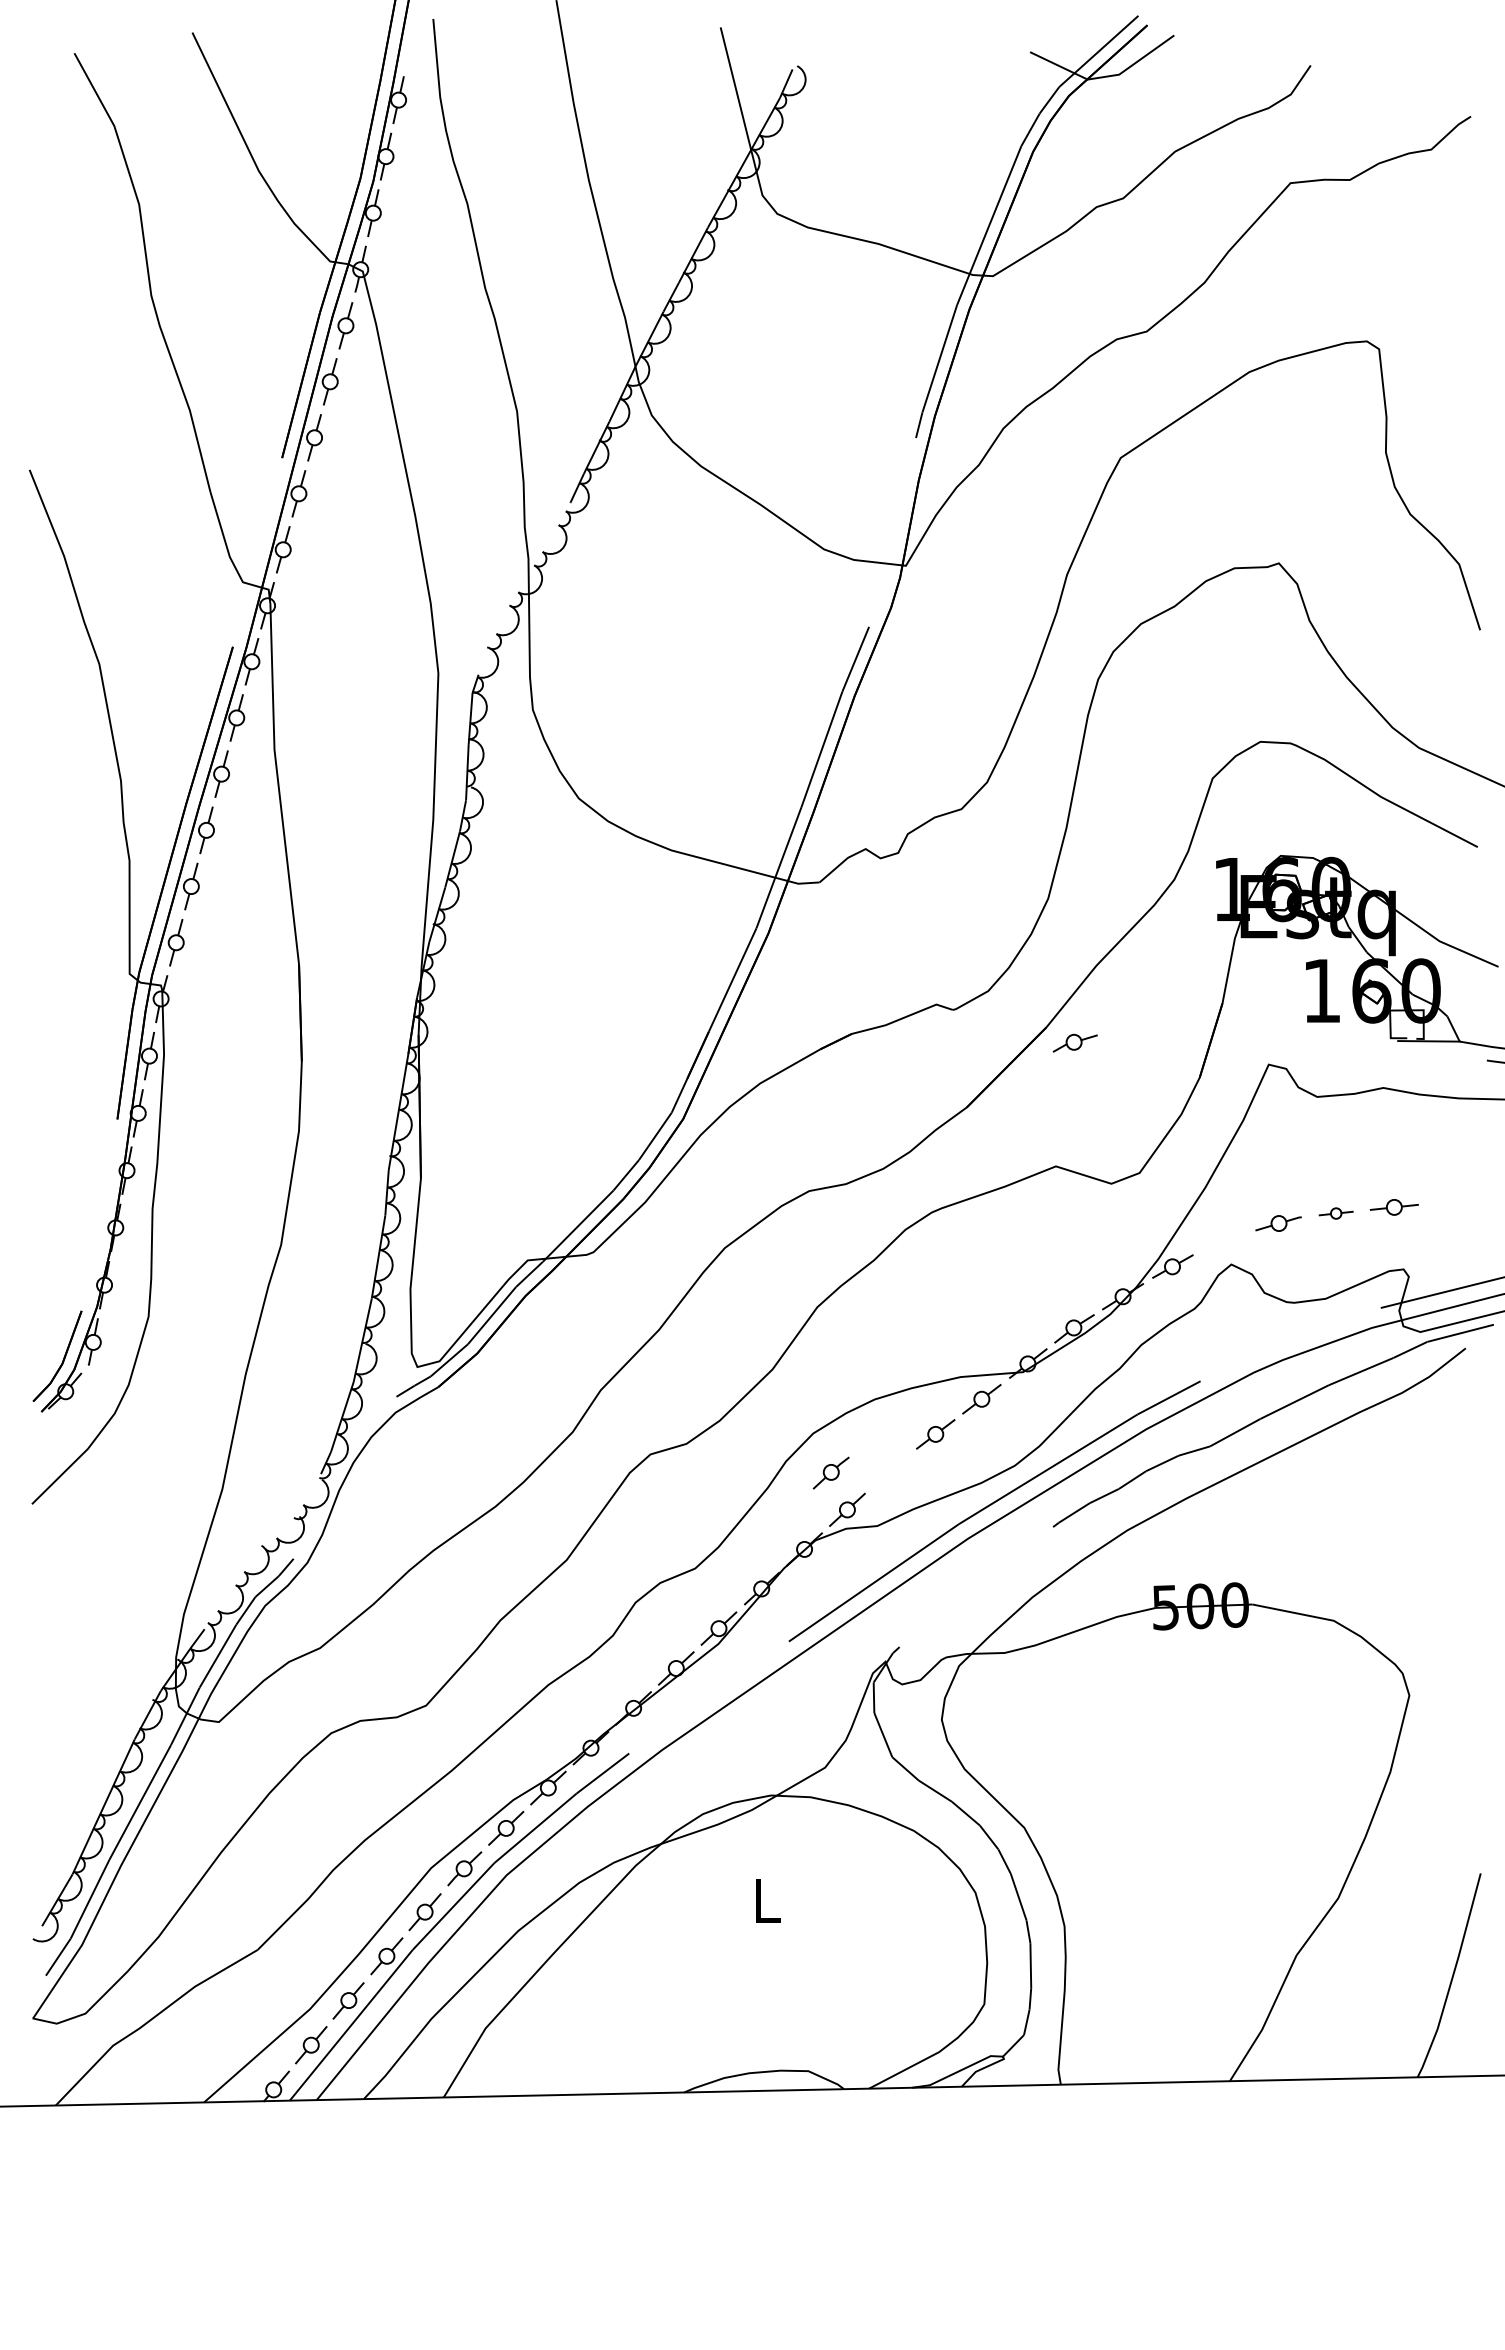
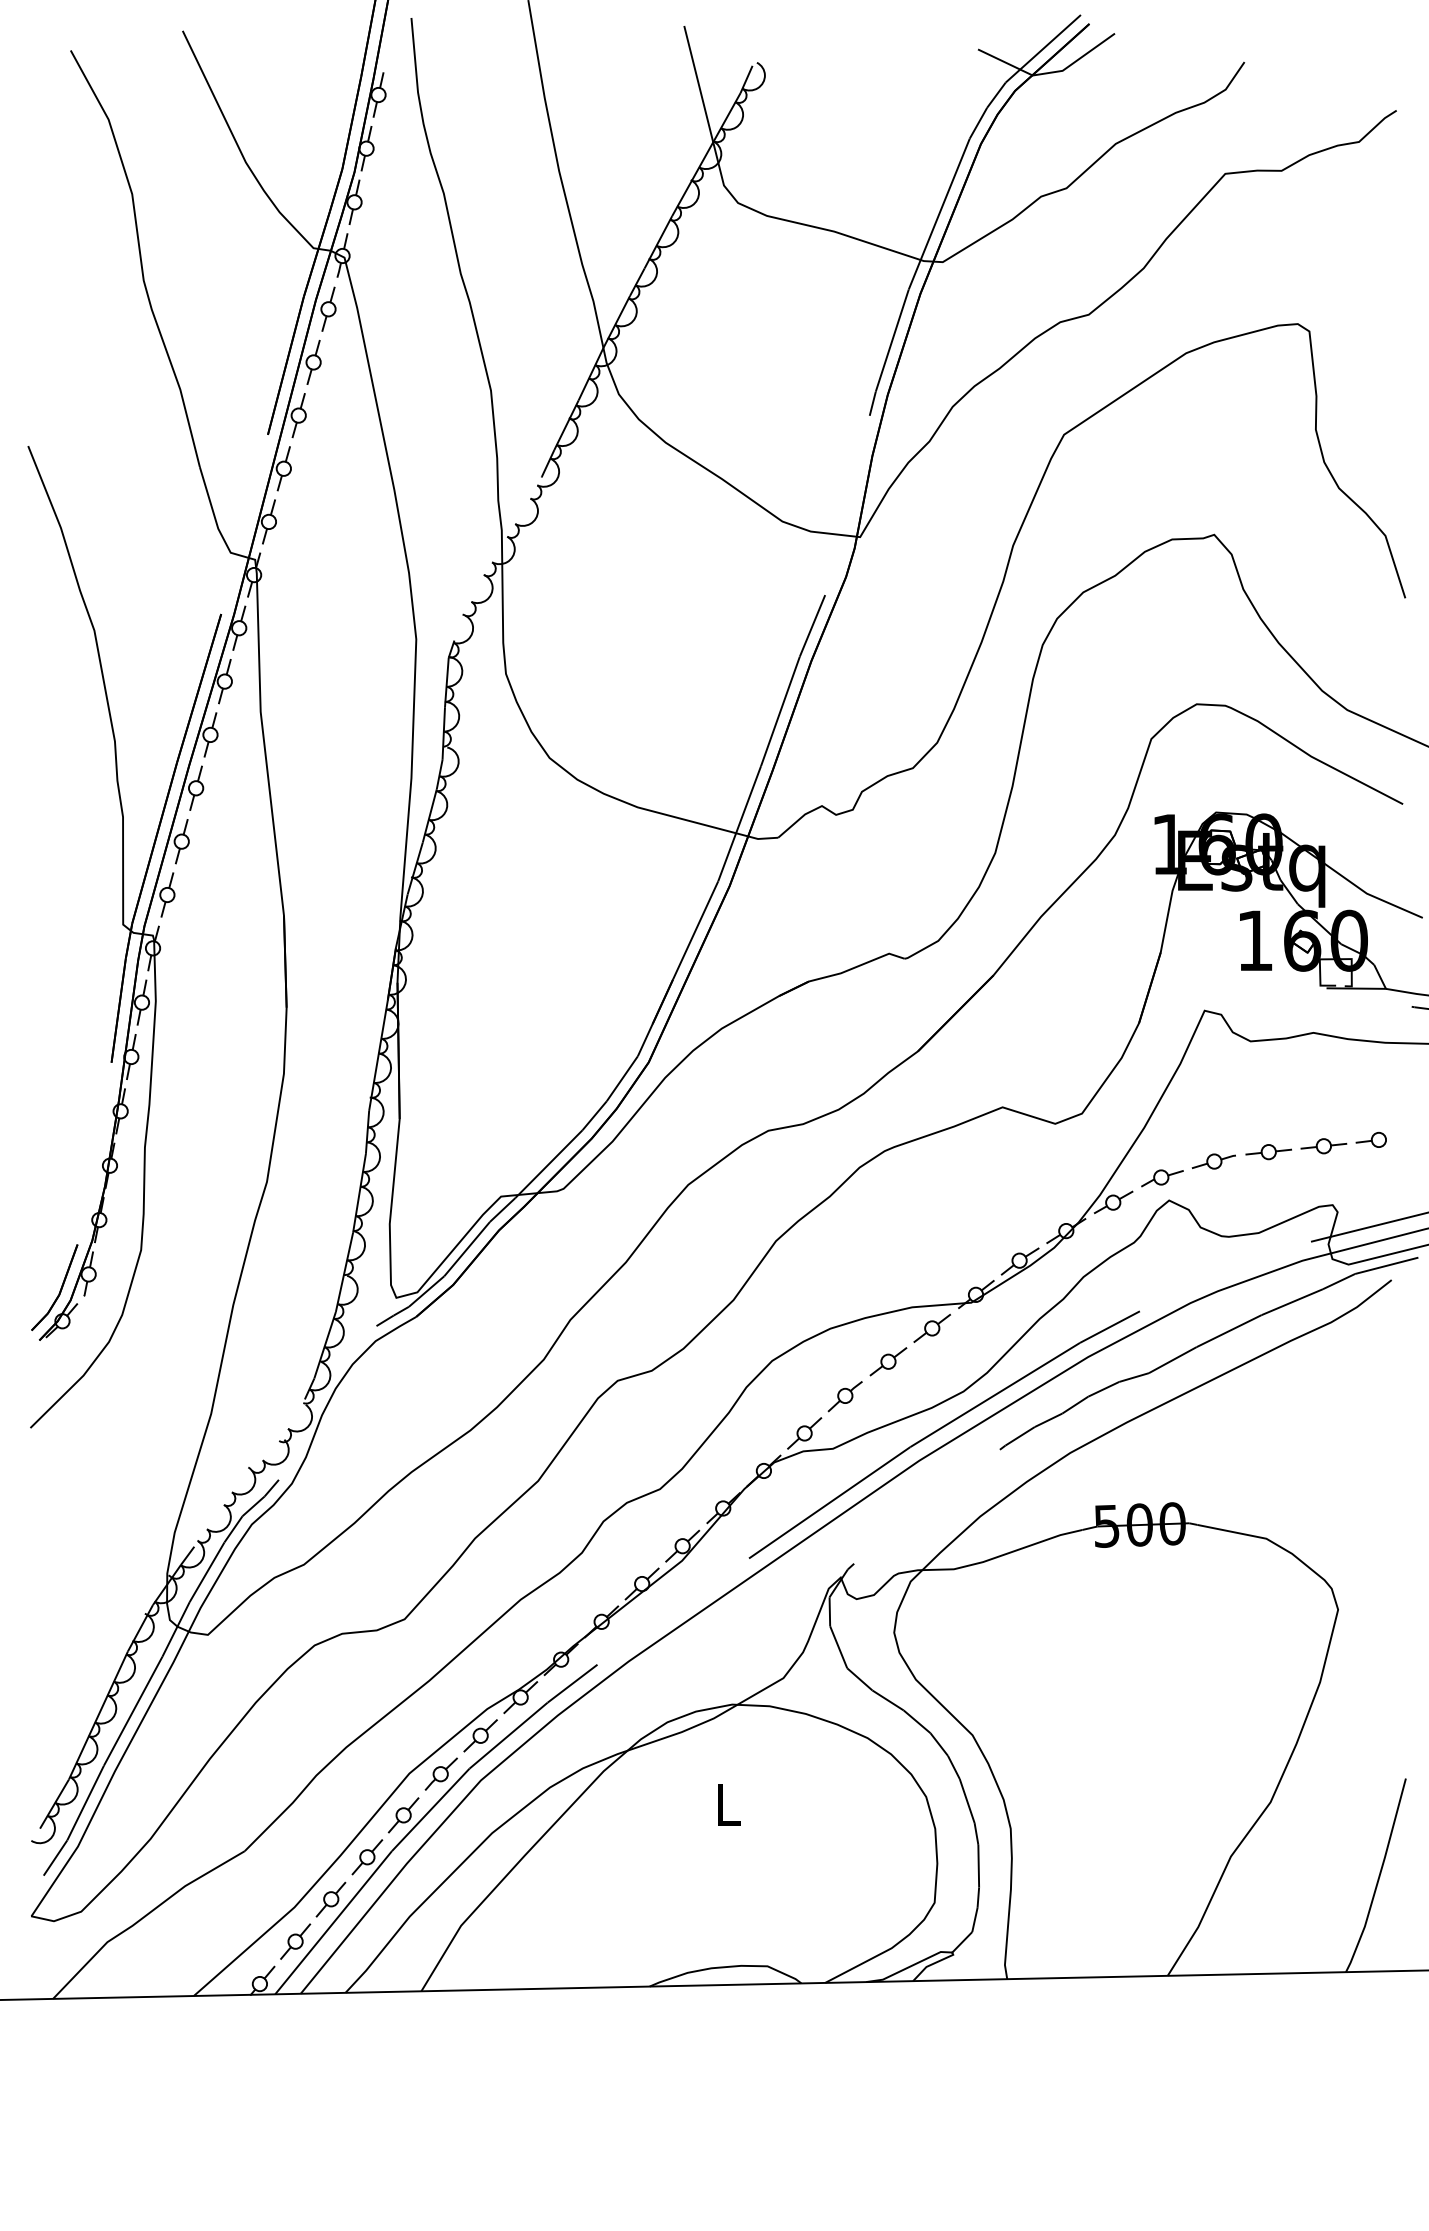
part: (1074, 1042) -> (1161, 1177), moved
part: (1444, 1200) -> (1371, 1139), added
part: (1335, 1213) -> (1268, 1152), size x1.43
part: (830, 1472) -> (844, 1396), moved

